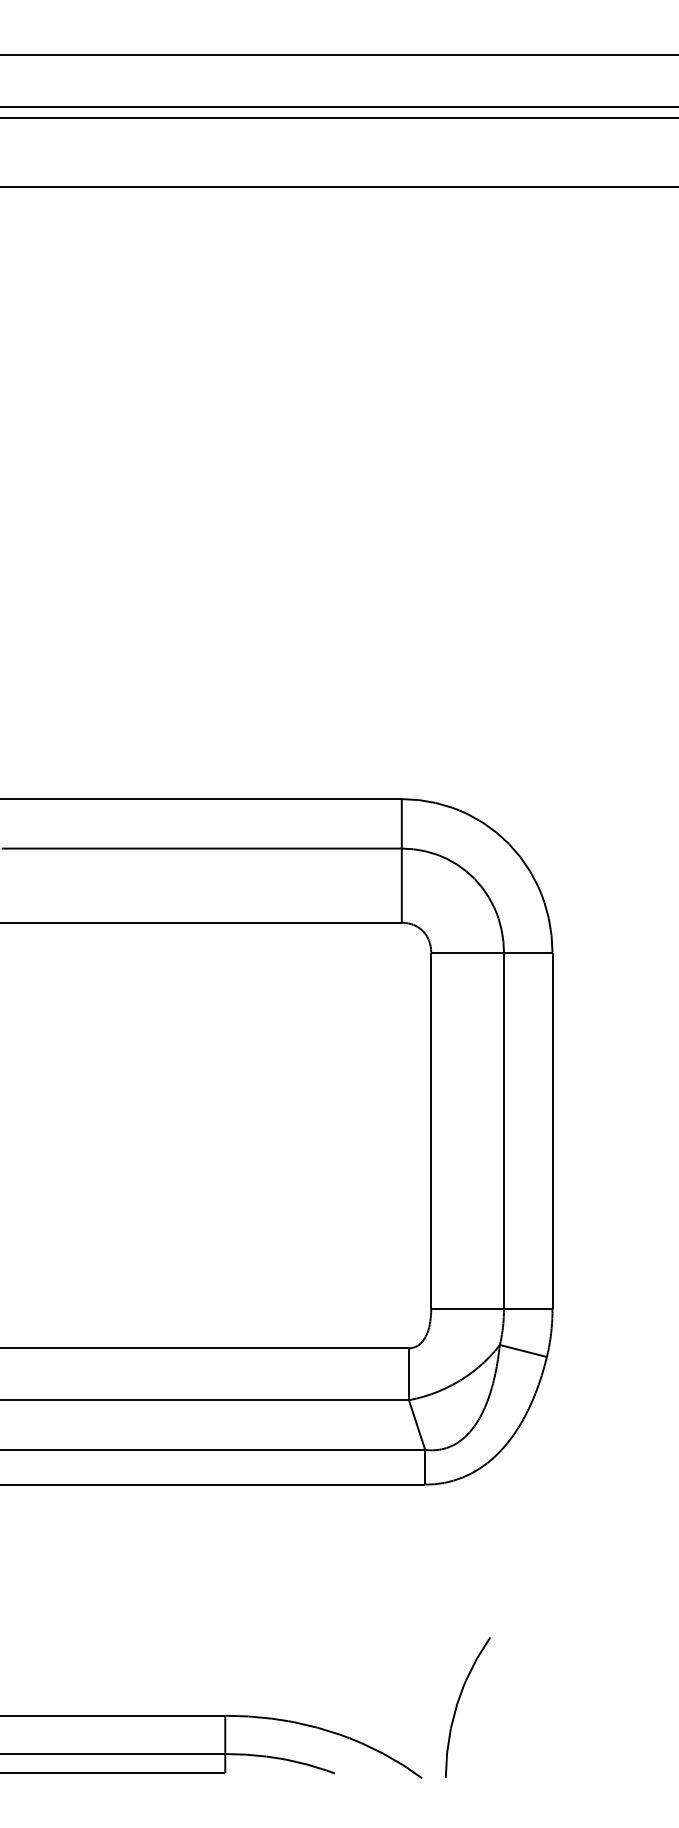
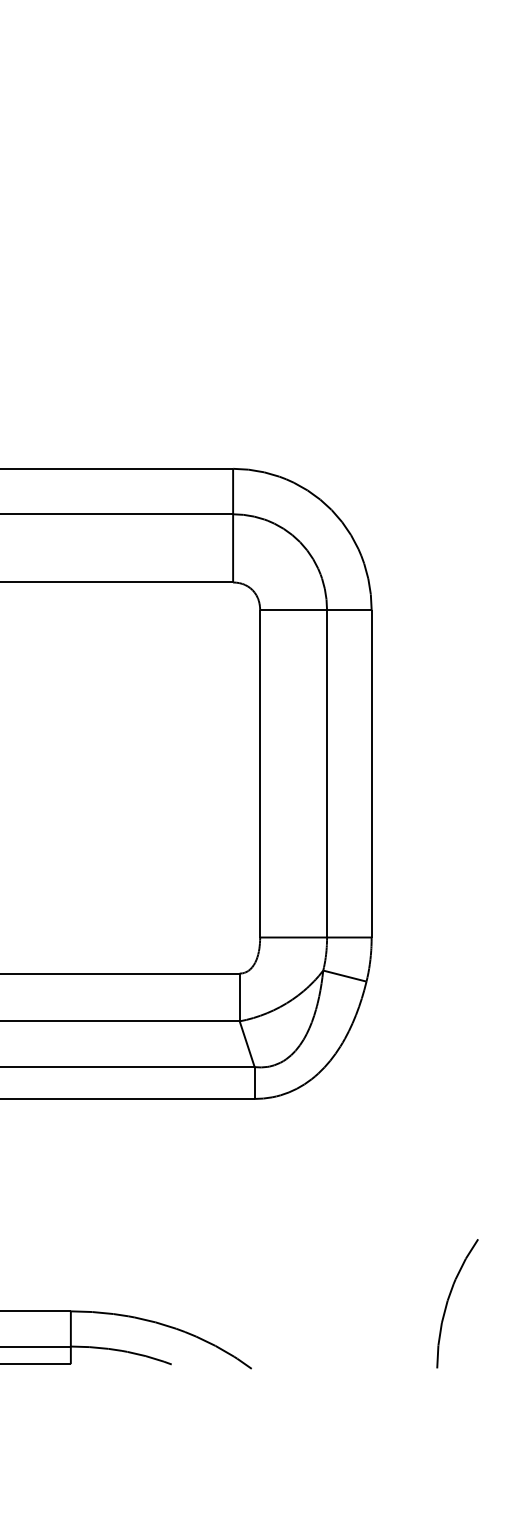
part: (458, 1704) -> (448, 1301), moved

